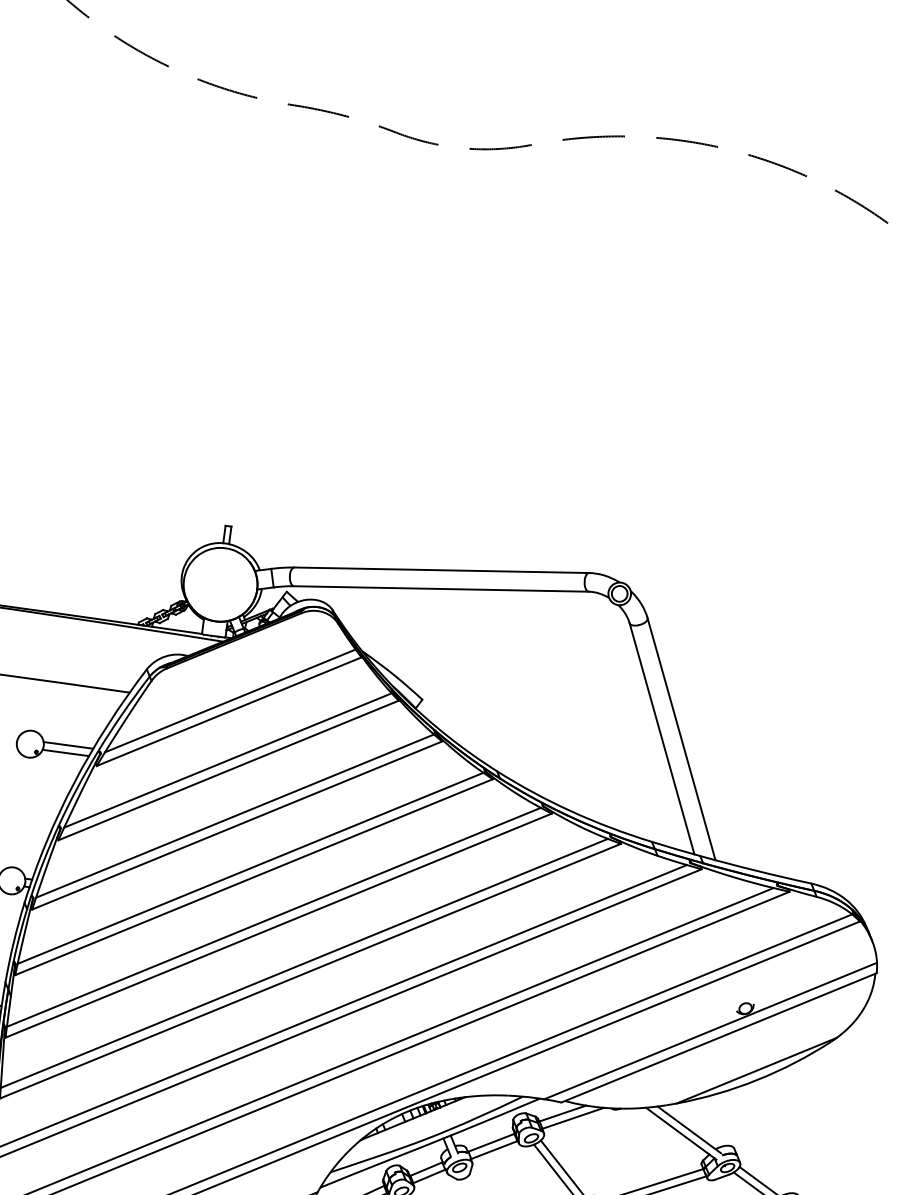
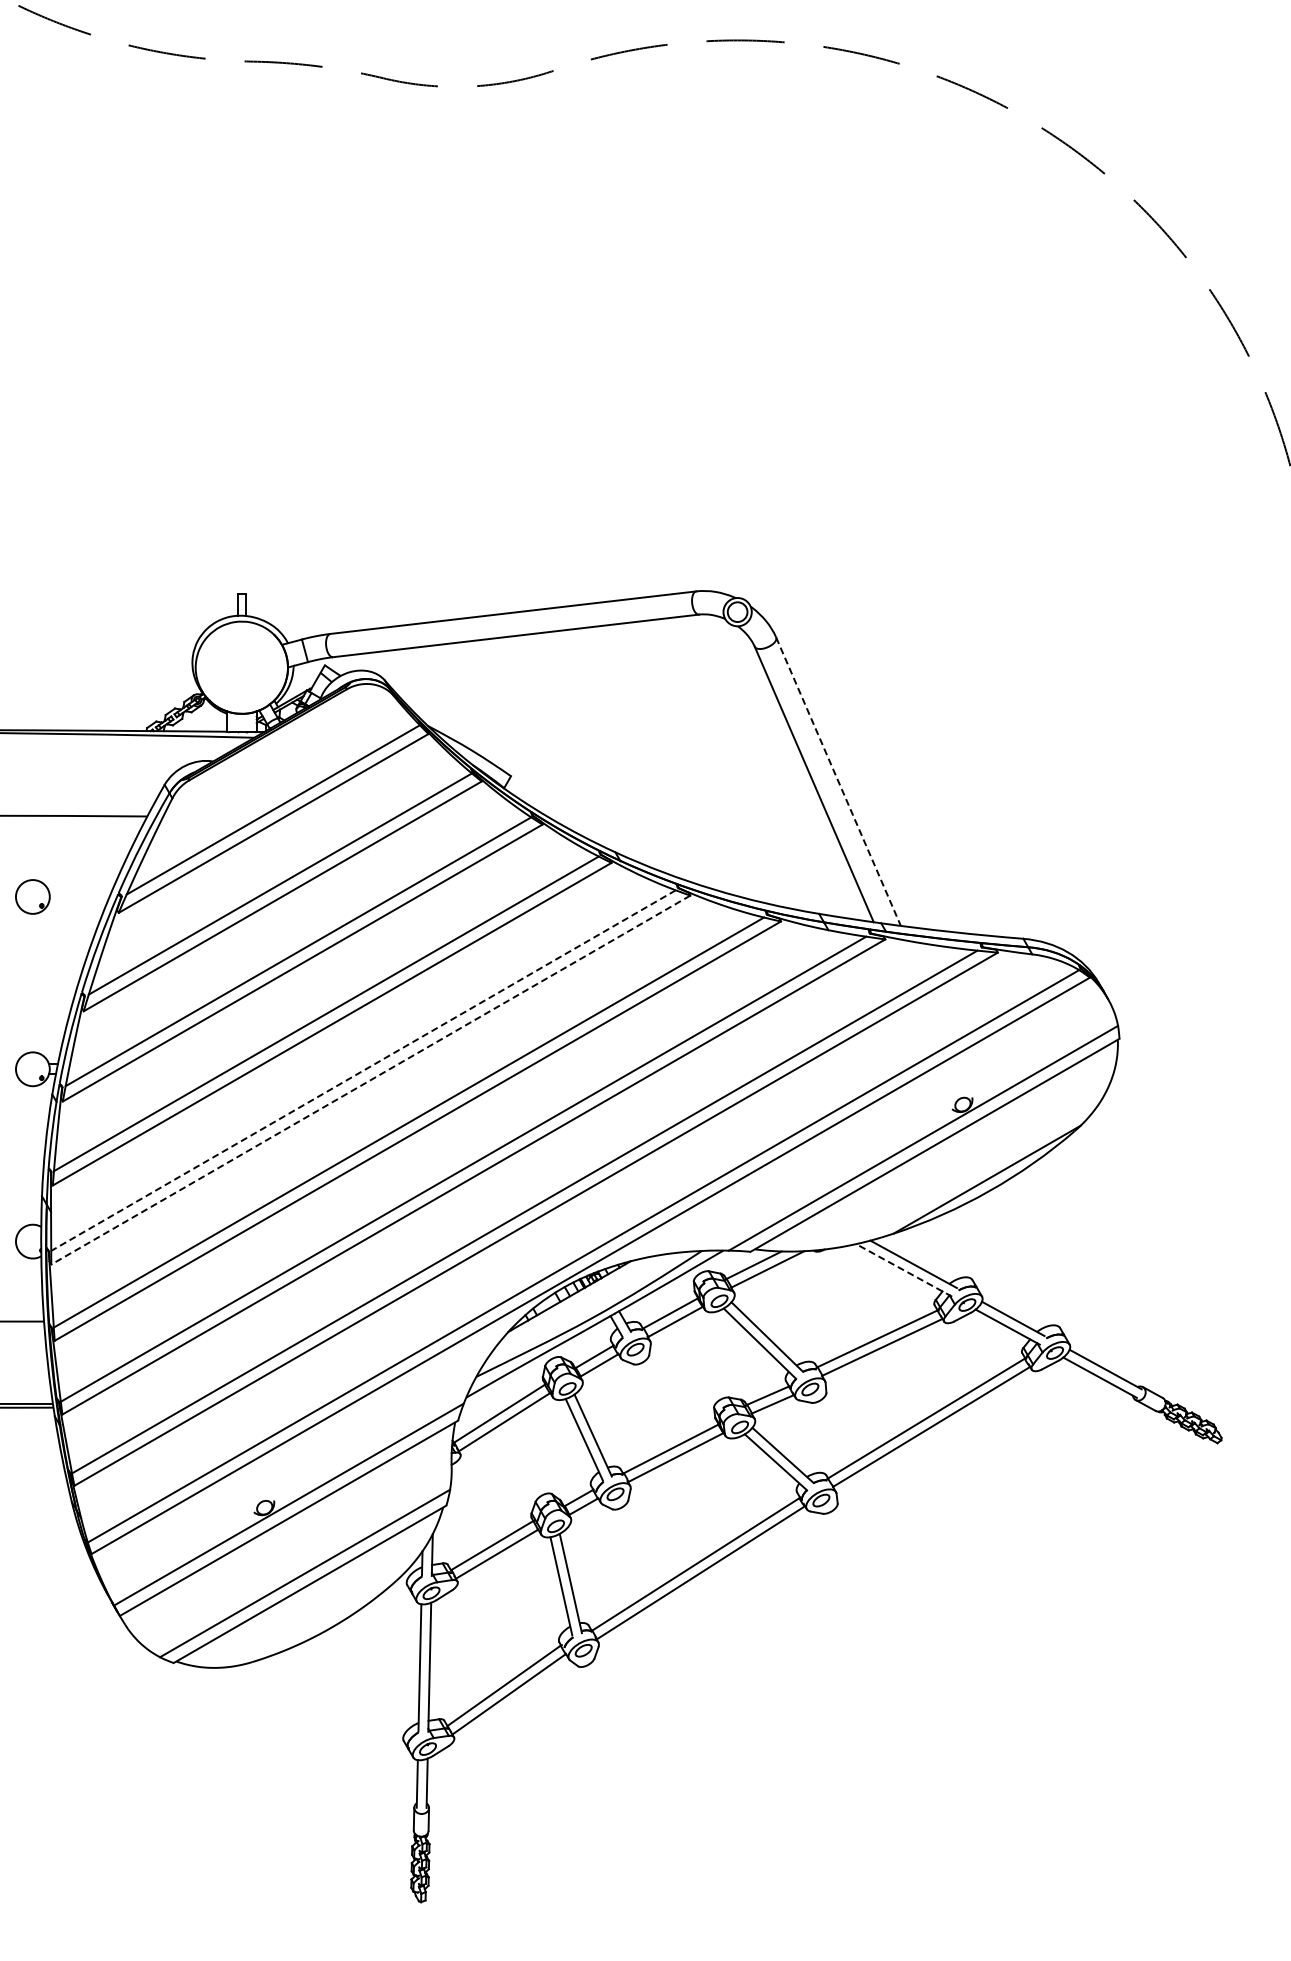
line: (681, 739) -> (838, 782), solid -> dashed
line: (68, 745) -> (80, 892), removed
line: (66, 752) -> (78, 901), removed
line: (273, 917) -> (363, 1070), solid -> dashed
line: (278, 925) -> (370, 1080), solid -> dashed
line: (681, 1133) -> (904, 1270), solid -> dashed

